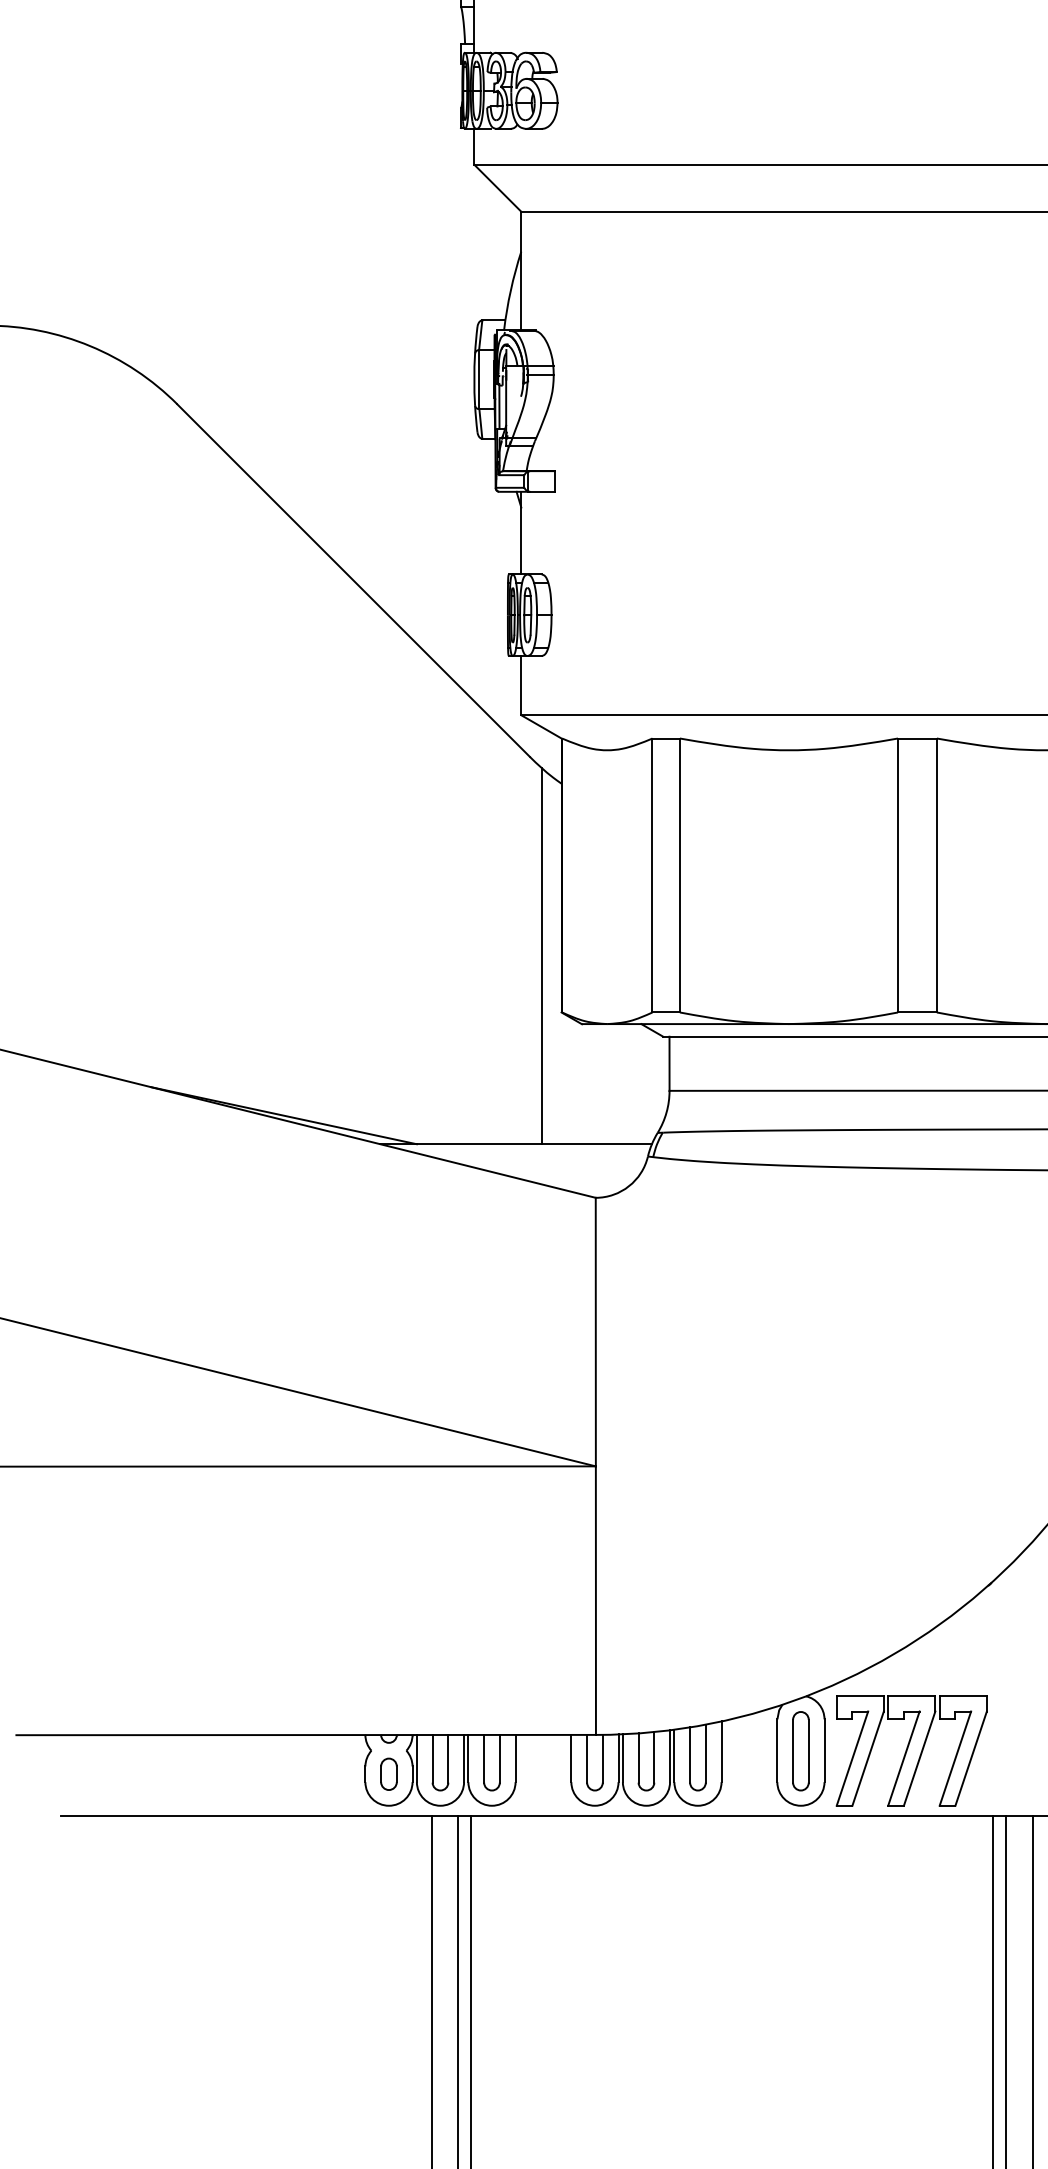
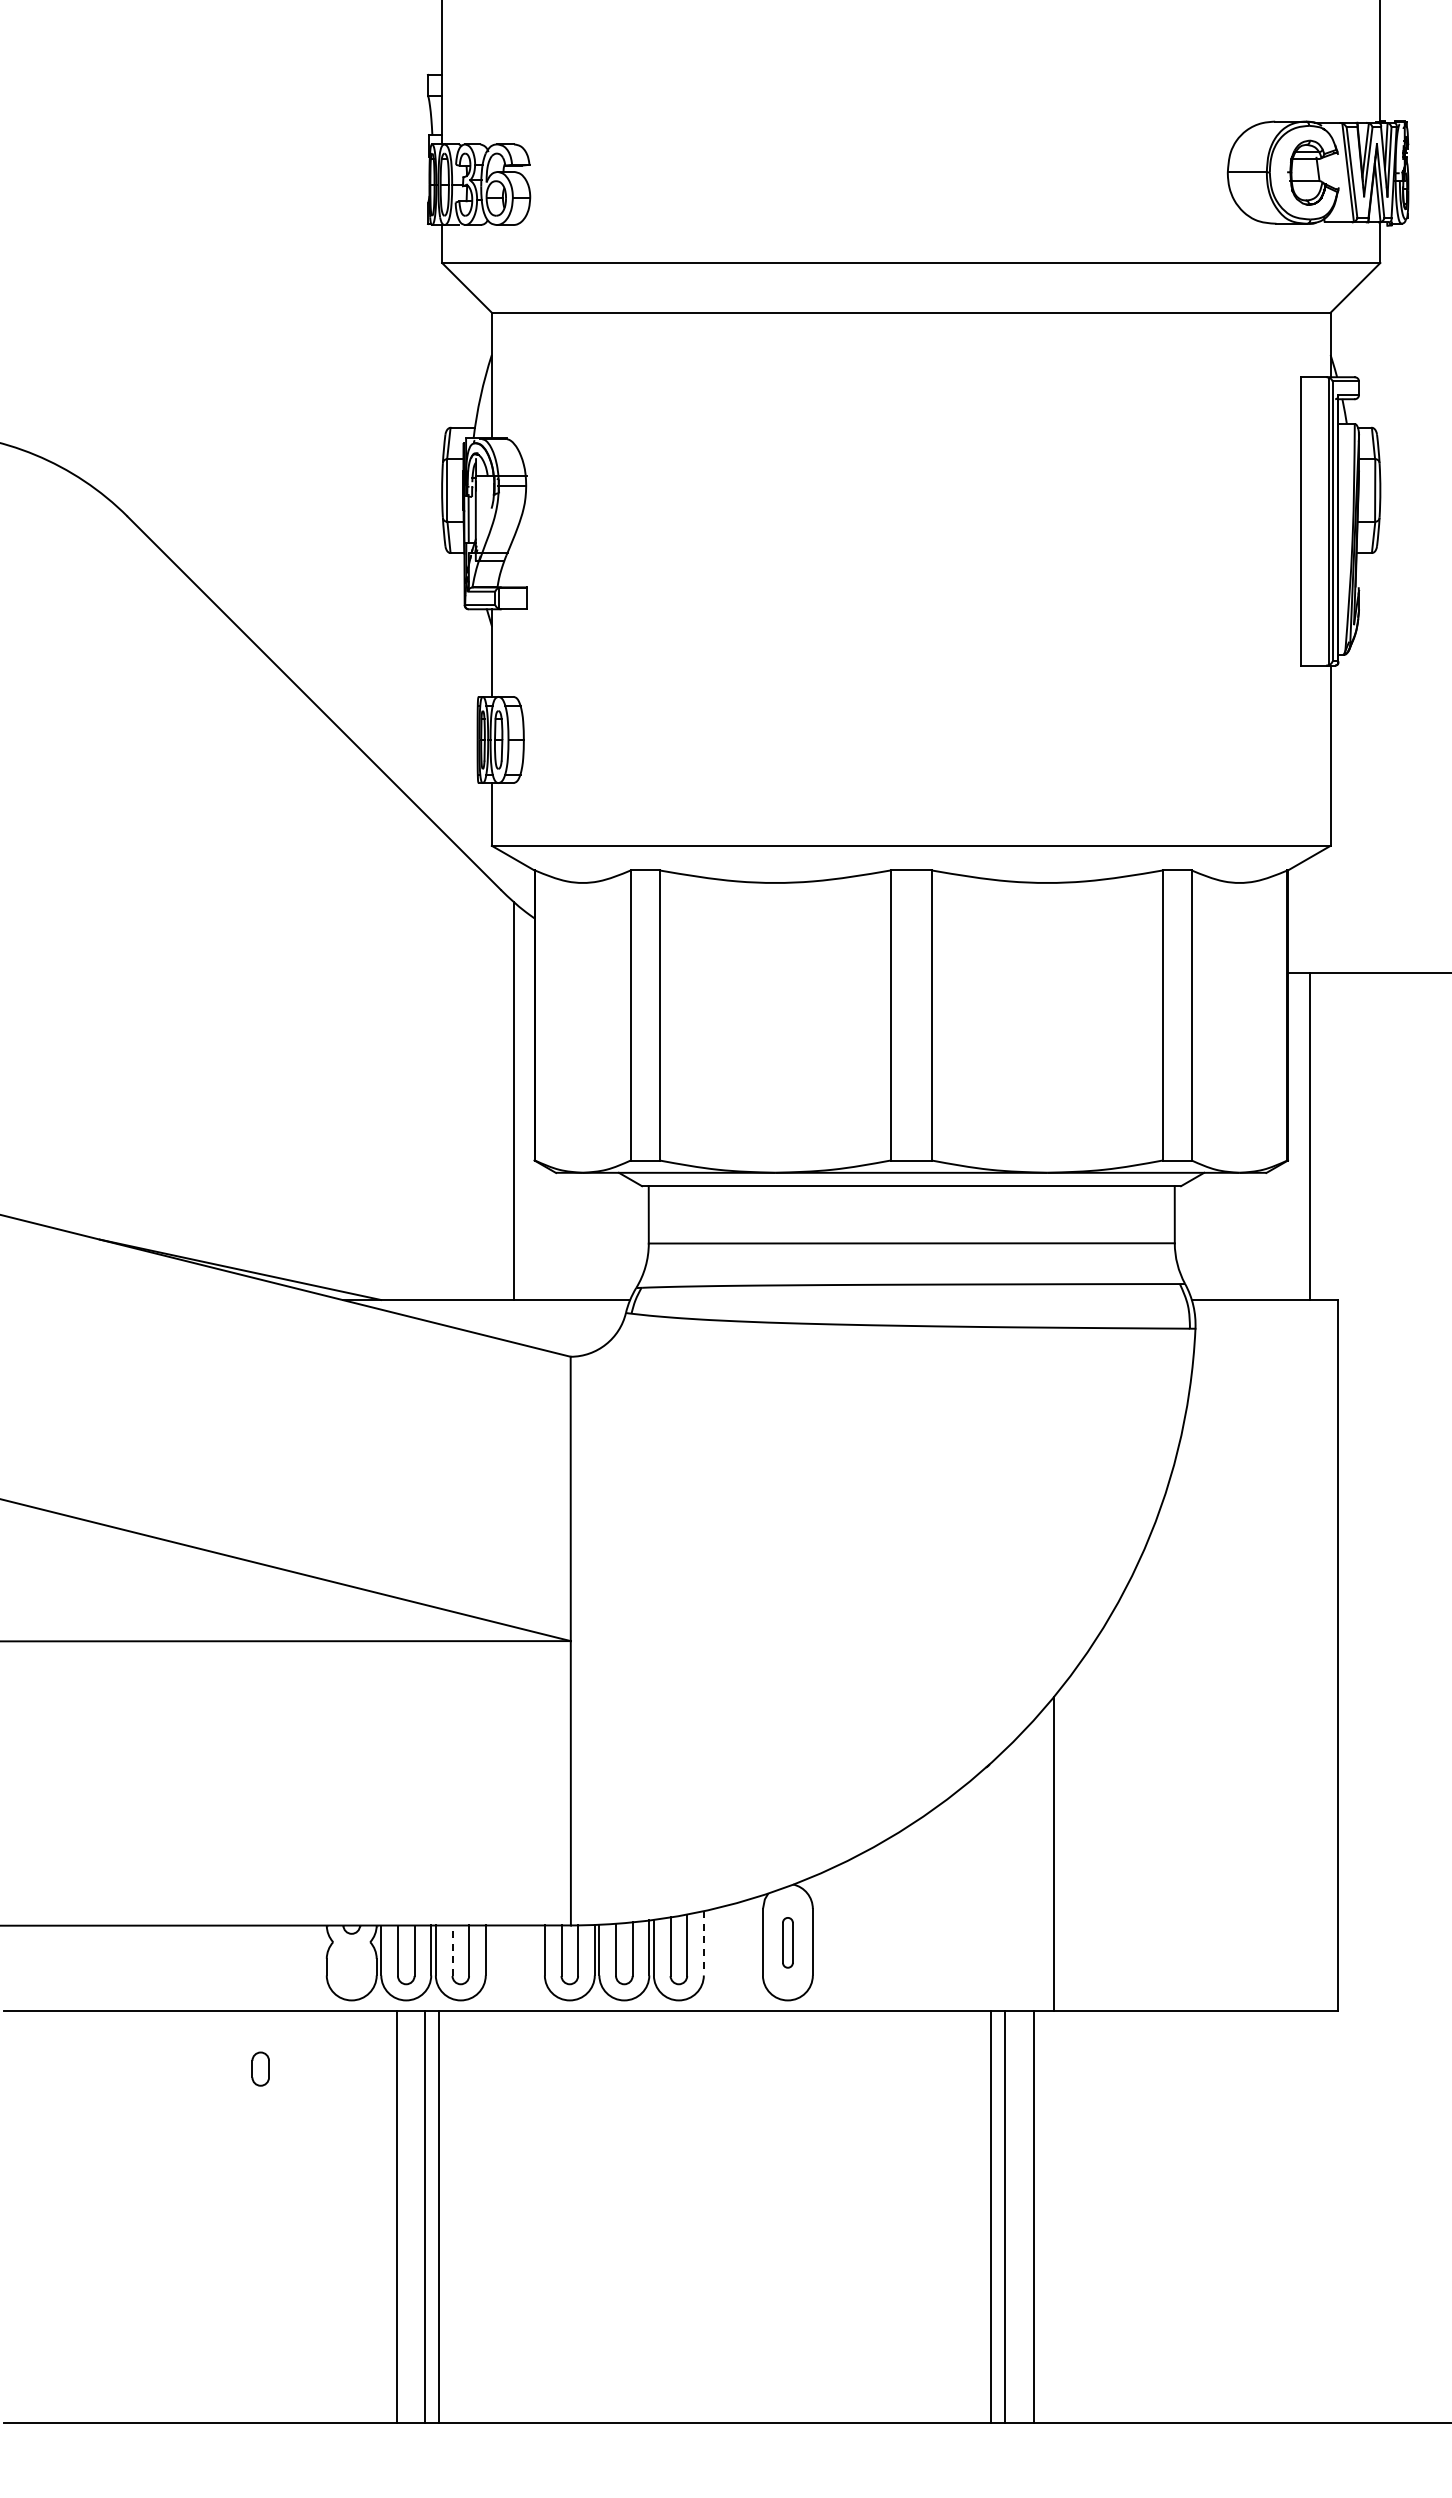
line: (721, 1751) -> (703, 1943), solid -> dashed
part: (800, 1751) -> (787, 1942), size x0.6
part: (911, 1751) -> (904, 1942), removed
line: (484, 1758) -> (452, 1950), solid -> dashed
part: (388, 1773) -> (260, 2068), moved

